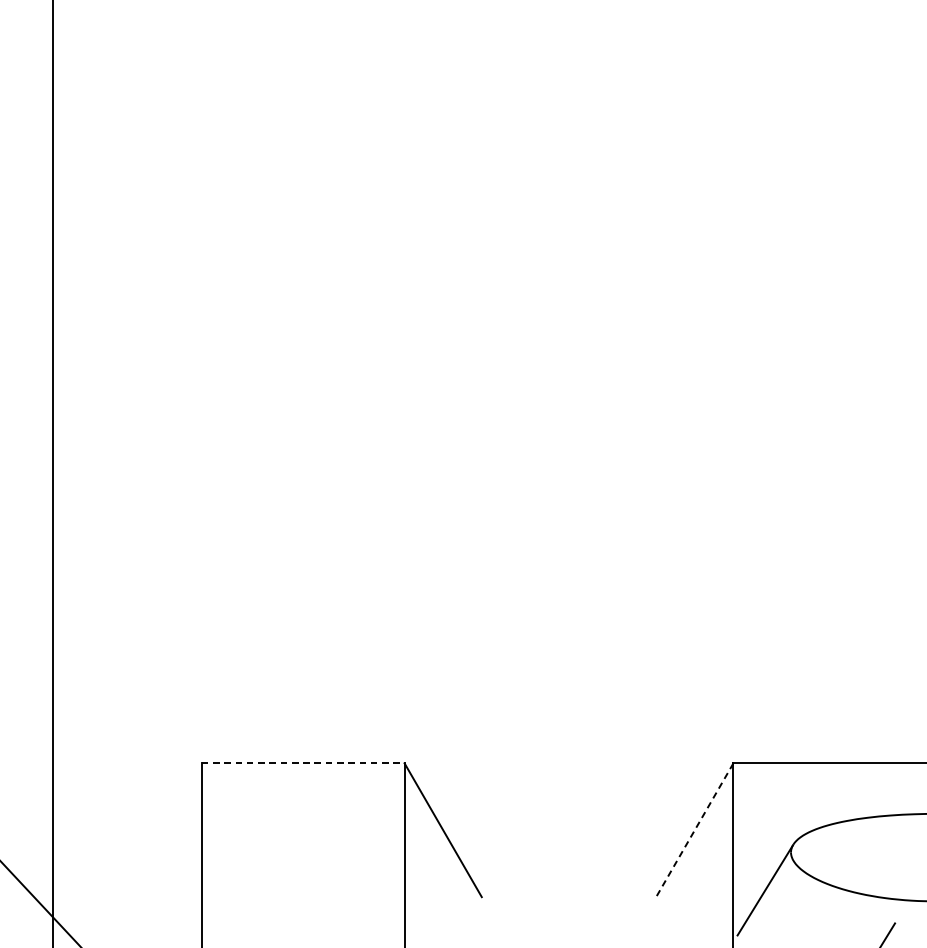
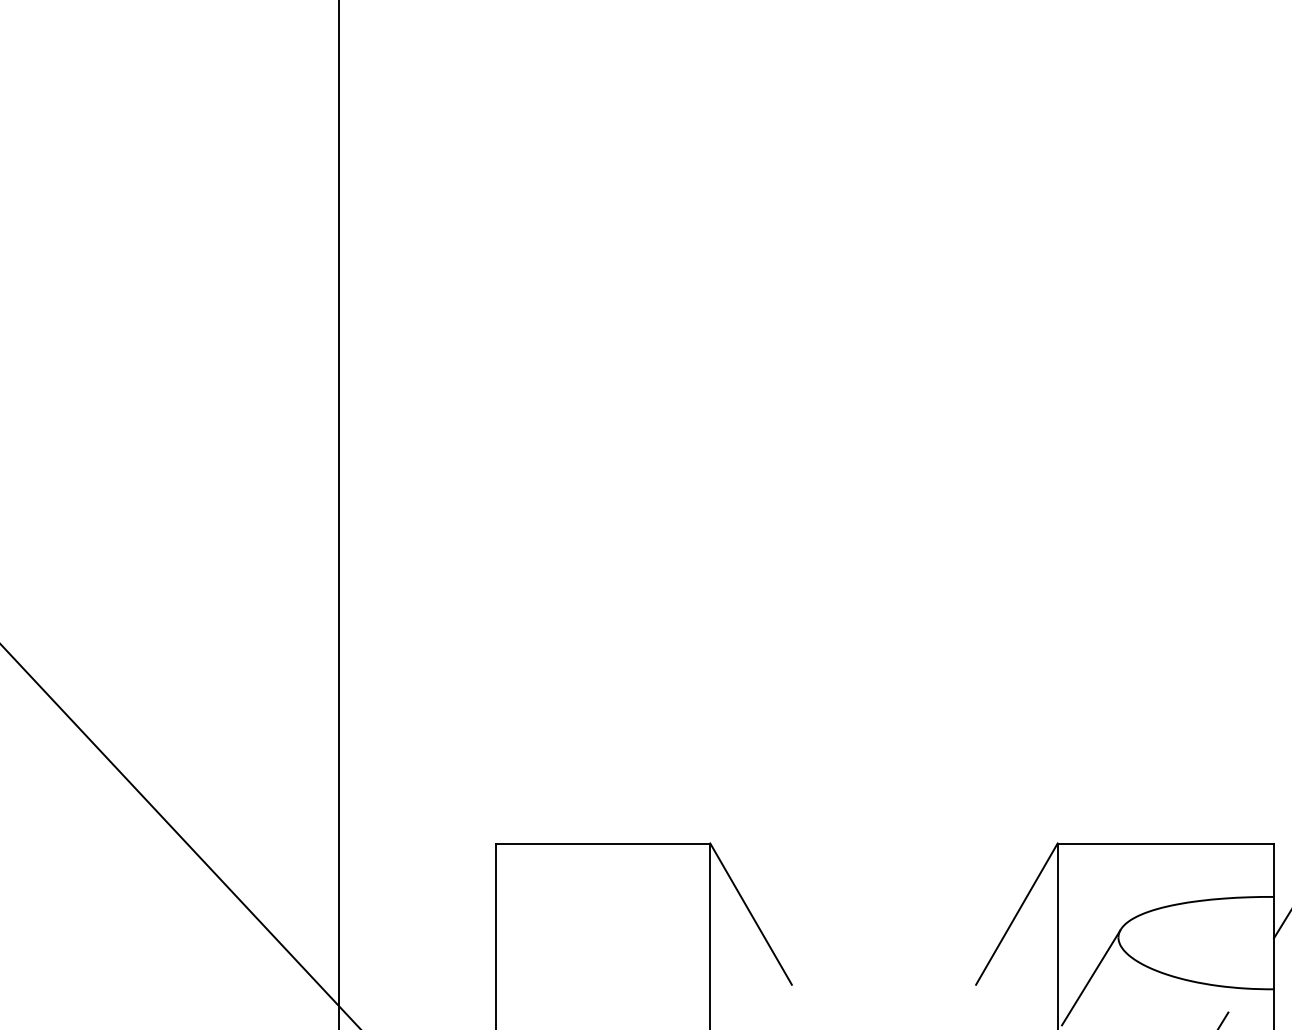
line: (303, 763) -> (603, 843), dashed -> solid
line: (694, 830) -> (1016, 914), dashed -> solid

